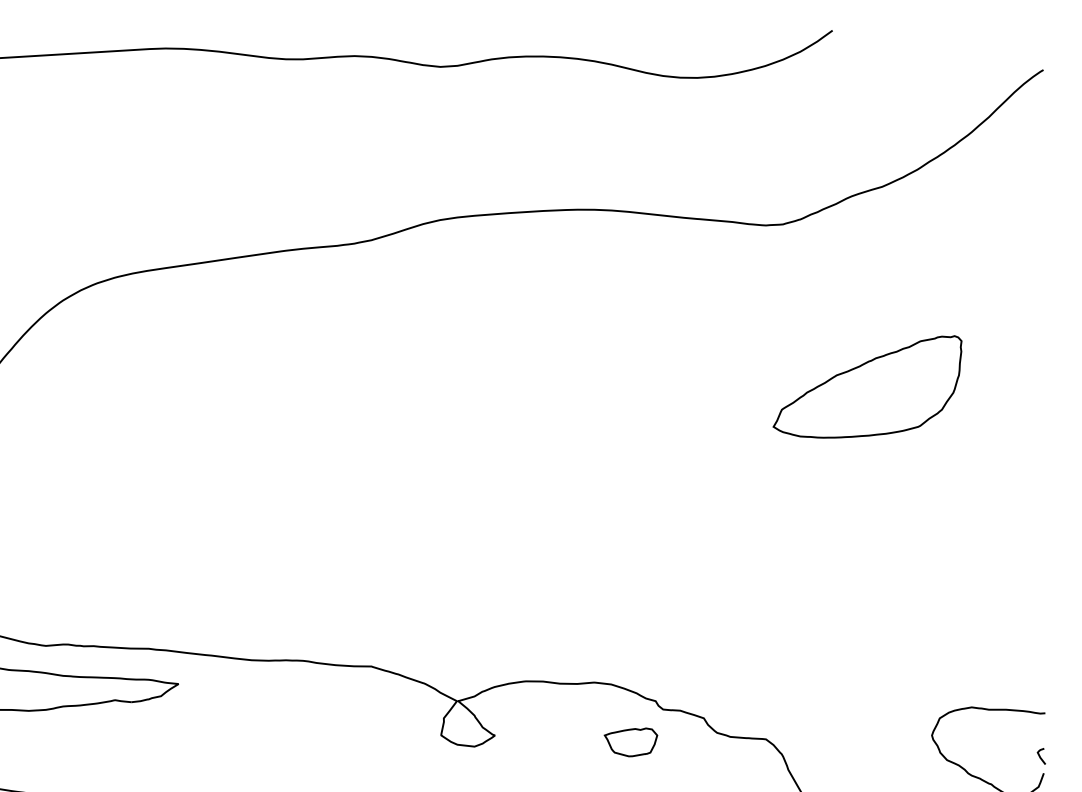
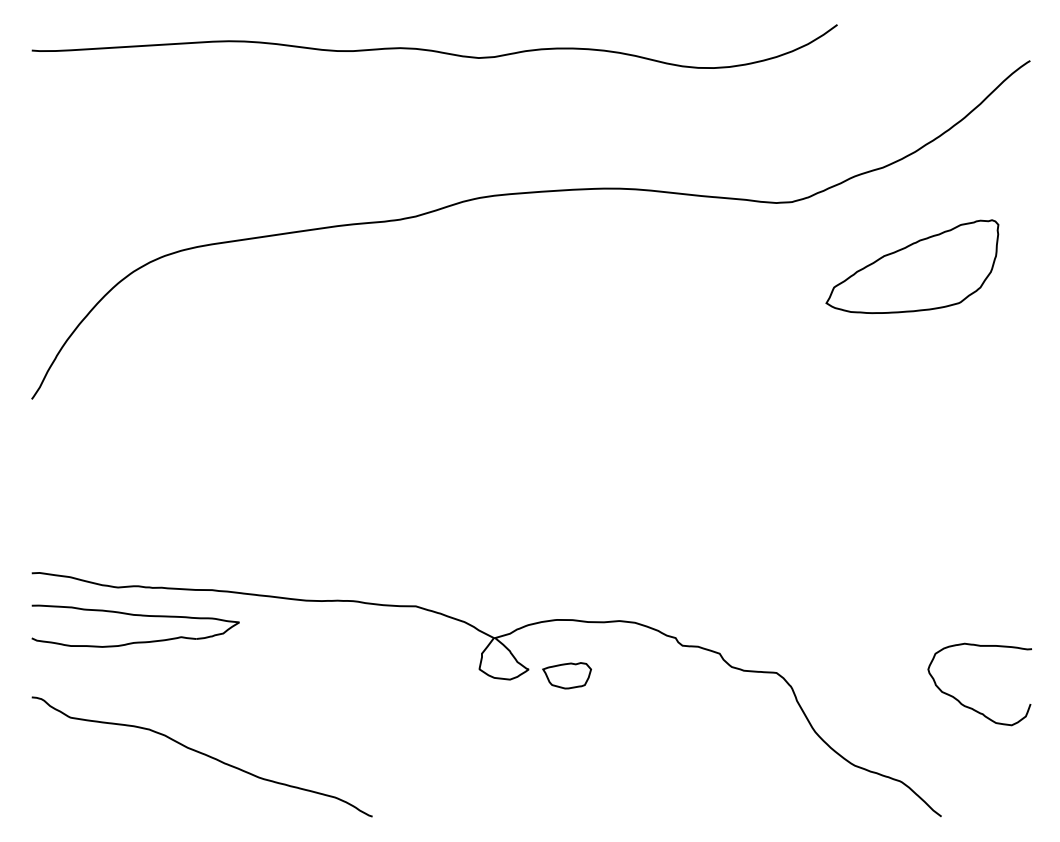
part: (867, 386) -> (912, 266), moved
part: (630, 742) -> (566, 675), moved
curve: (1040, 756) -> (1027, 688), removed

